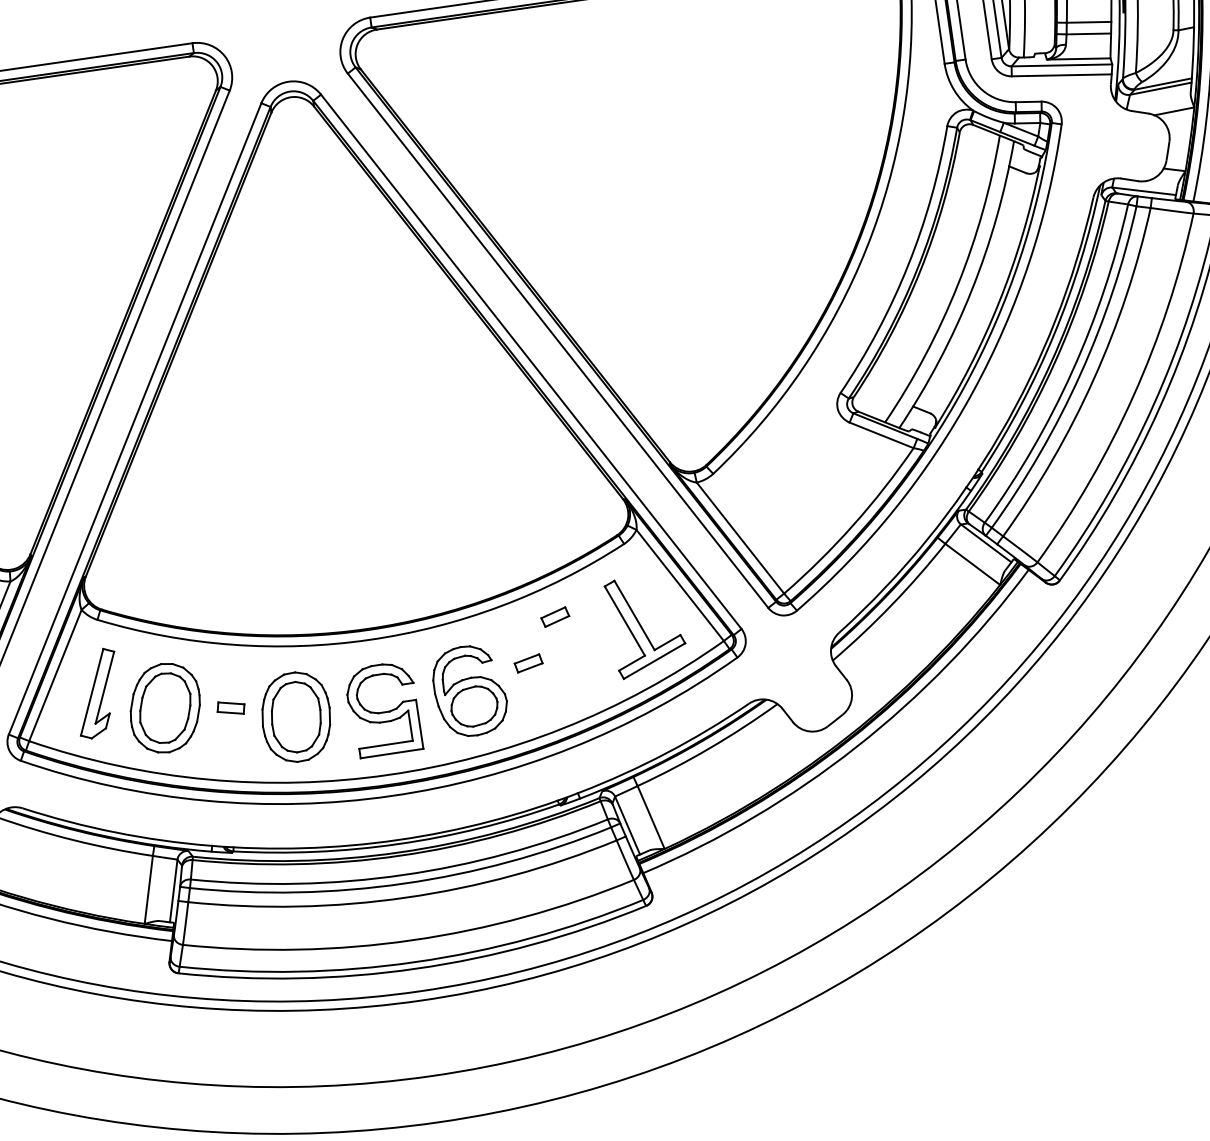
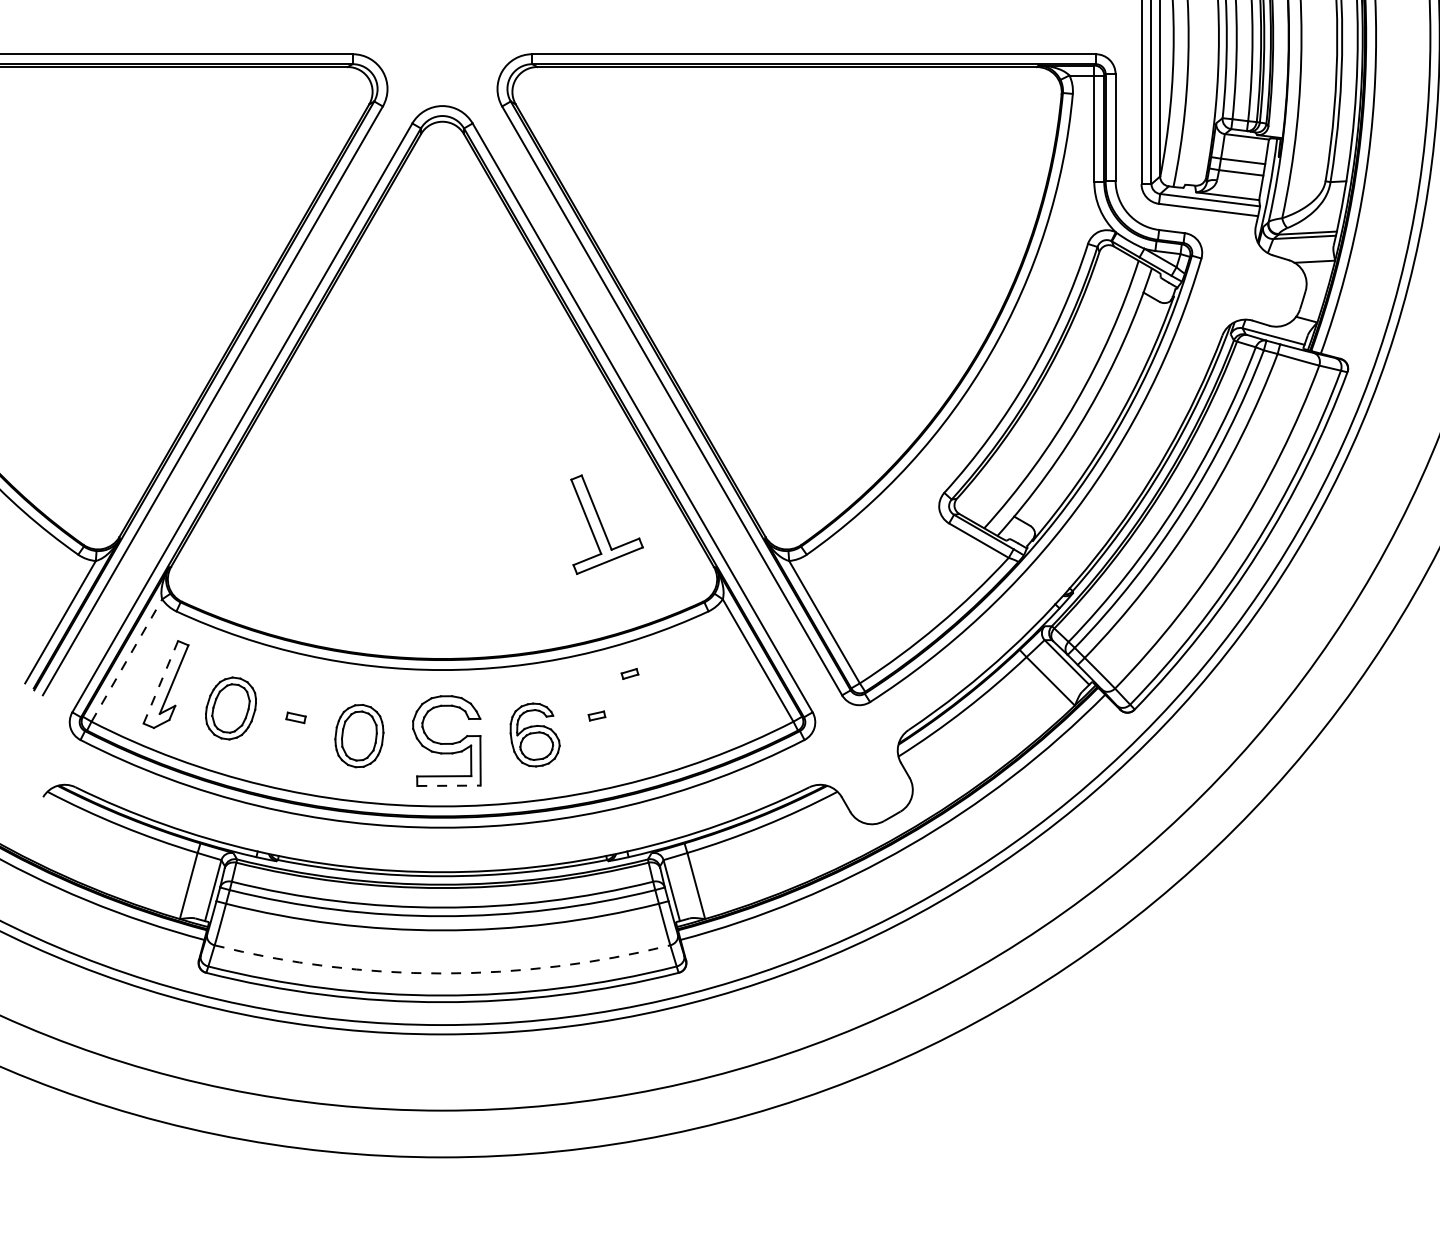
part: (554, 616) -> (629, 673), size x0.6
part: (645, 625) -> (606, 524), moved
part: (528, 662) -> (596, 715), size x0.6
line: (55, 675) -> (126, 660), solid -> dashed
part: (470, 690) -> (535, 734), size x0.7
line: (91, 692) -> (160, 682), solid -> dashed
part: (230, 707) -> (295, 717), size x0.7
part: (164, 708) -> (230, 708), size x0.7
part: (296, 716) -> (359, 735), size x0.7
line: (391, 753) -> (448, 785), solid -> dashed
arc: (412, 940) -> (442, 973), solid -> dashed

